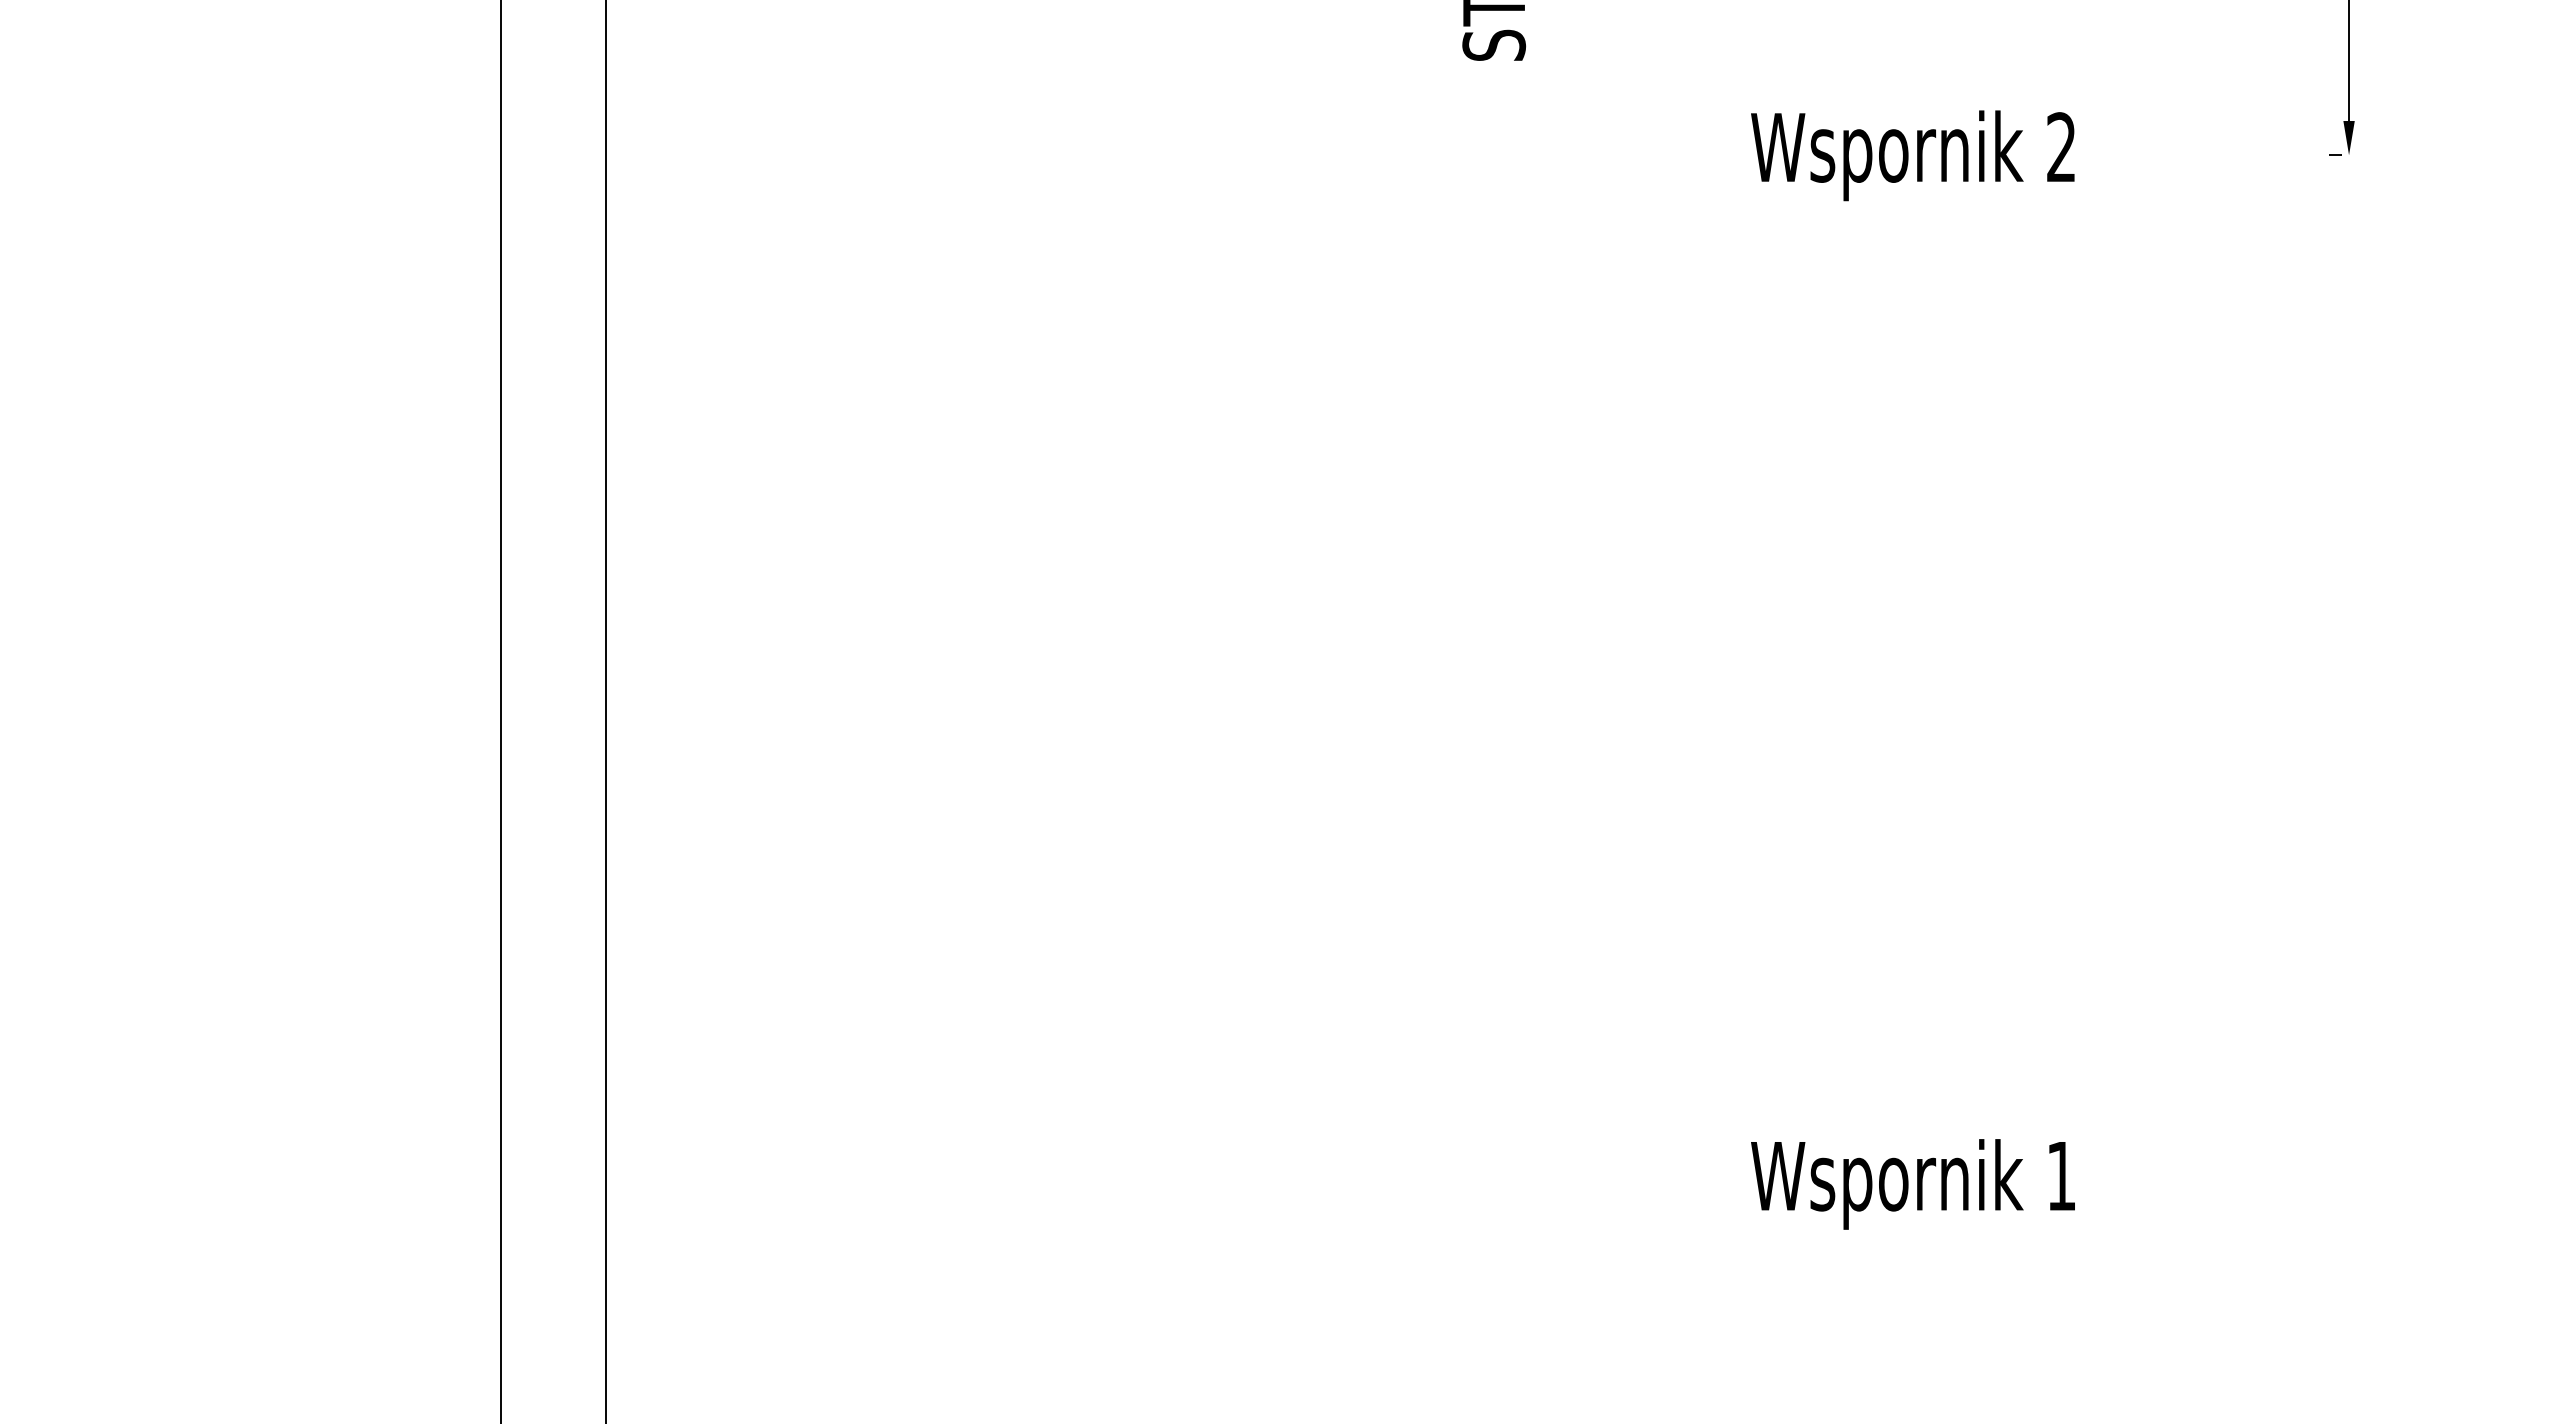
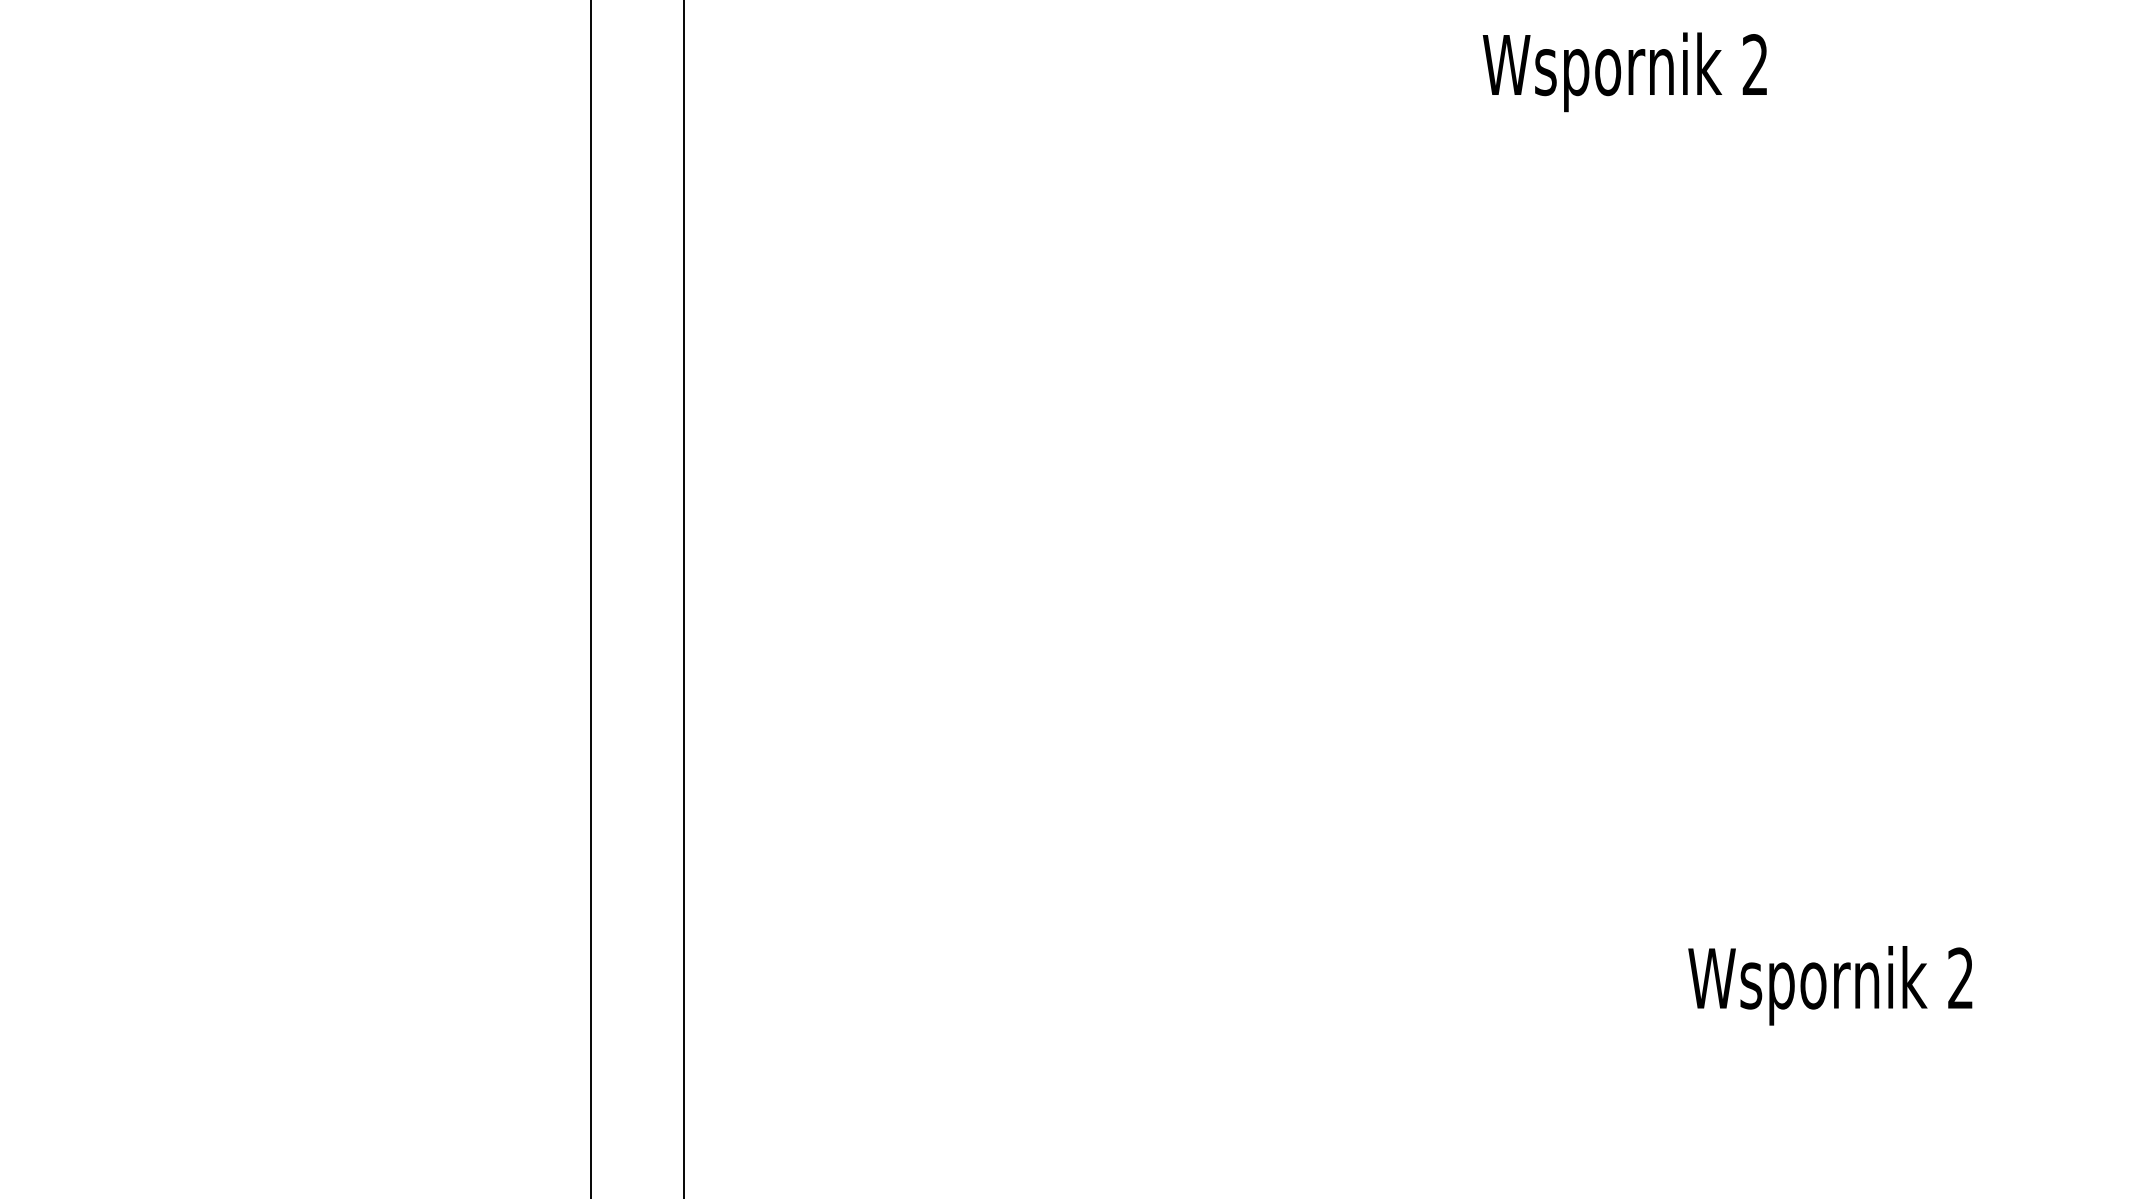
text: (1912, 155) -> (1624, 72), moved
text: (2060, 1175) -> (1959, 977), 1 -> 2

